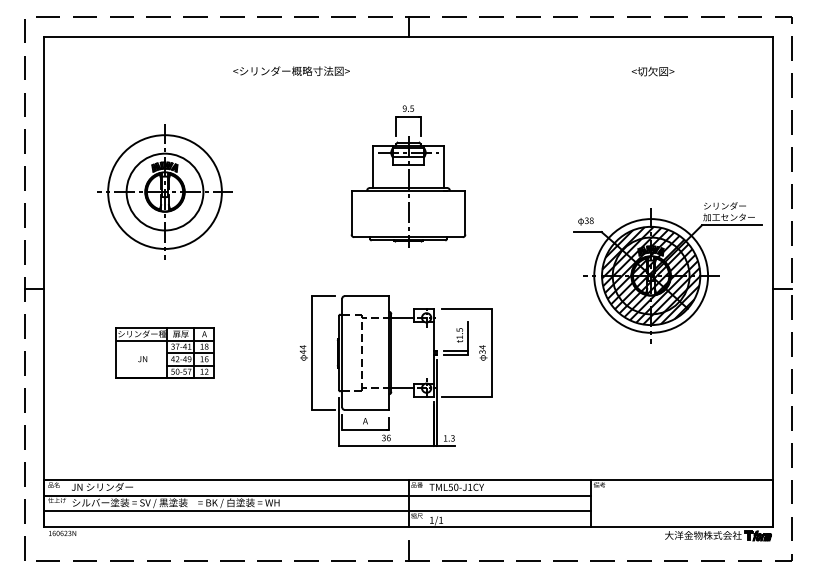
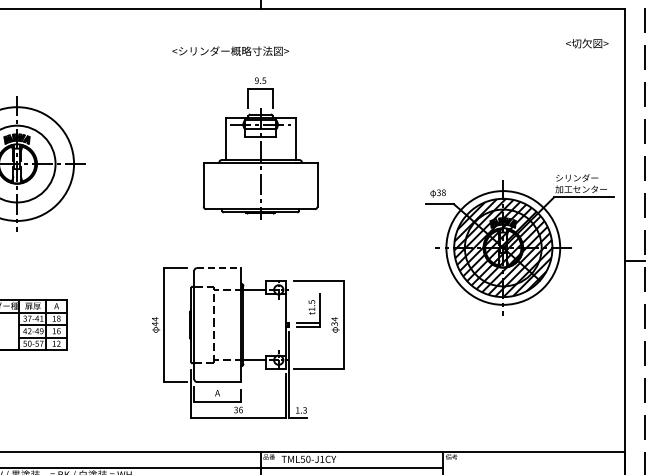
text: (291, 70) -> (230, 50), moved
text: (652, 71) -> (586, 43), moved
line: (366, 296) -> (218, 268), solid -> dashed

